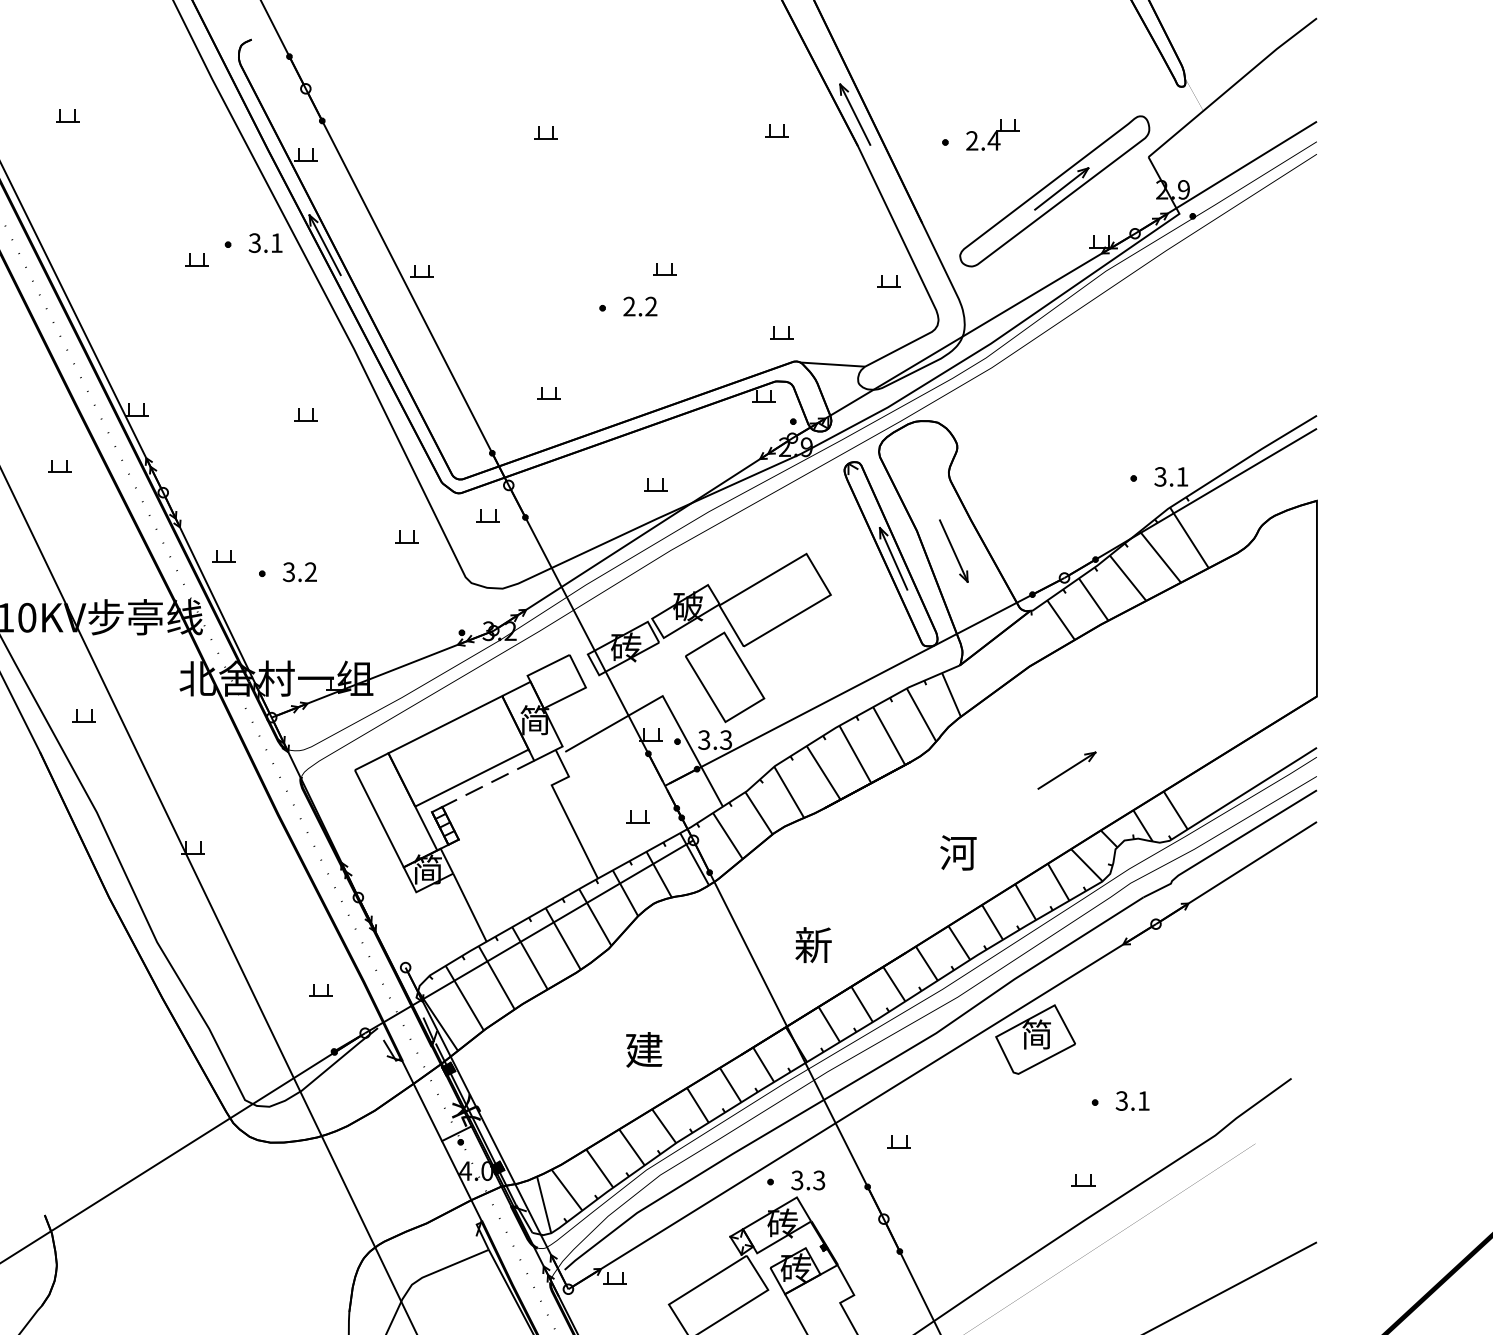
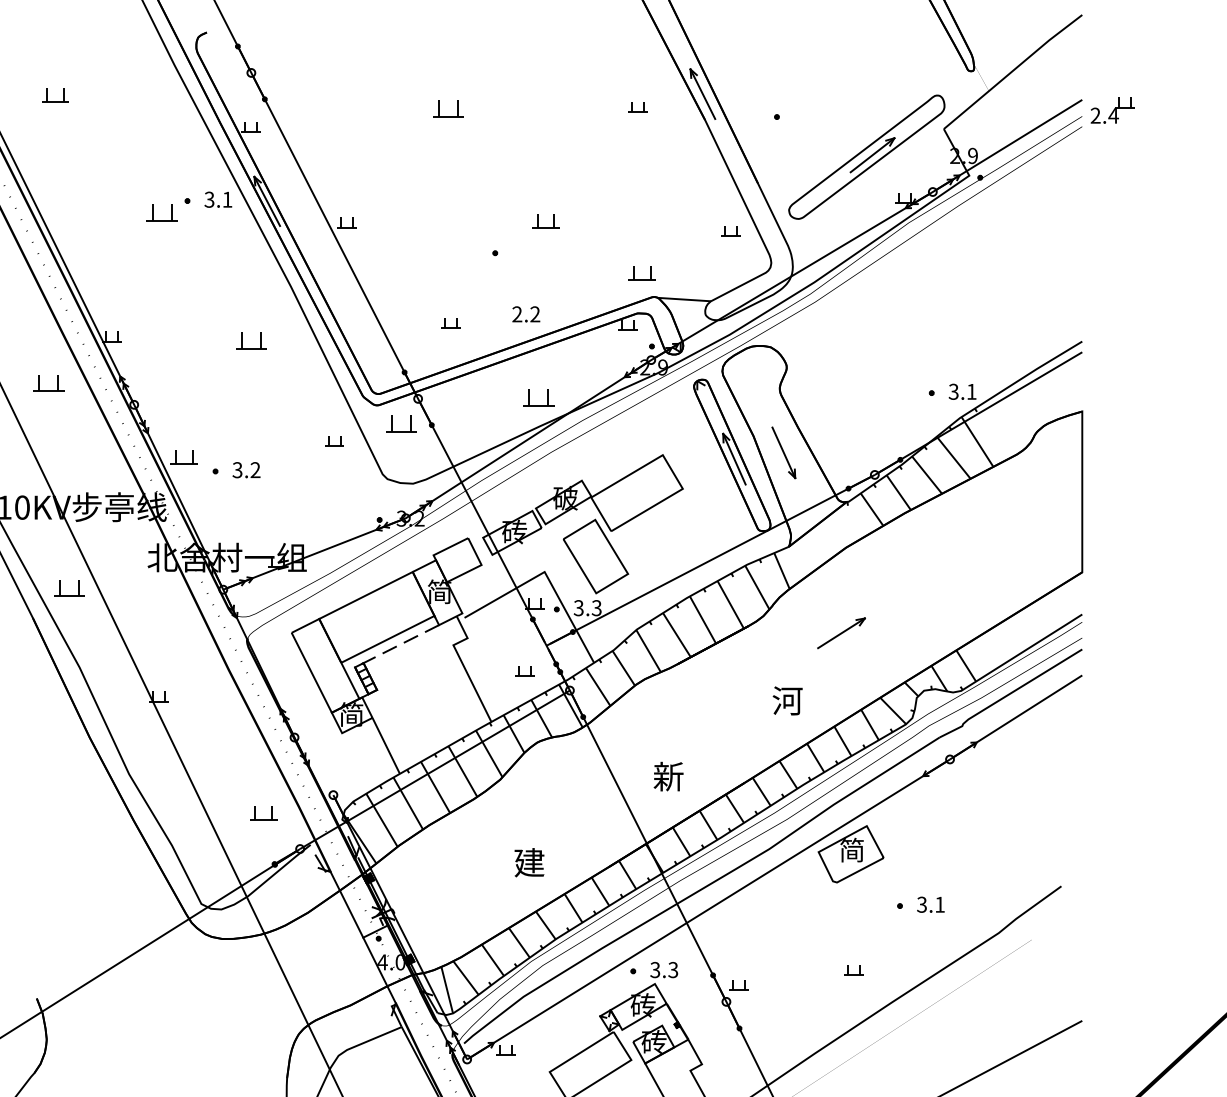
part: (67, 115) -> (55, 94), size x1.4
part: (545, 132) -> (448, 108), size x1.6
part: (992, 134) -> (1112, 110), moved
part: (196, 259) -> (161, 213), size x1.6
part: (664, 269) -> (546, 221), size x1.4
text: (640, 306) -> (526, 314), moved
part: (781, 332) -> (642, 273), size x1.4
part: (305, 414) -> (251, 340), size x1.6
part: (59, 466) -> (48, 383), size x1.6
part: (655, 484) -> (538, 398), size x1.6
part: (487, 515) -> (400, 423), size x1.6
part: (223, 556) -> (183, 457), size x1.4
part: (83, 715) -> (68, 587), size x1.6
part: (1066, 770) -> (841, 633), moved
part: (320, 990) -> (263, 813), size x1.4
part: (898, 1141) -> (738, 984), moved
part: (1083, 1180) -> (854, 970), moved

